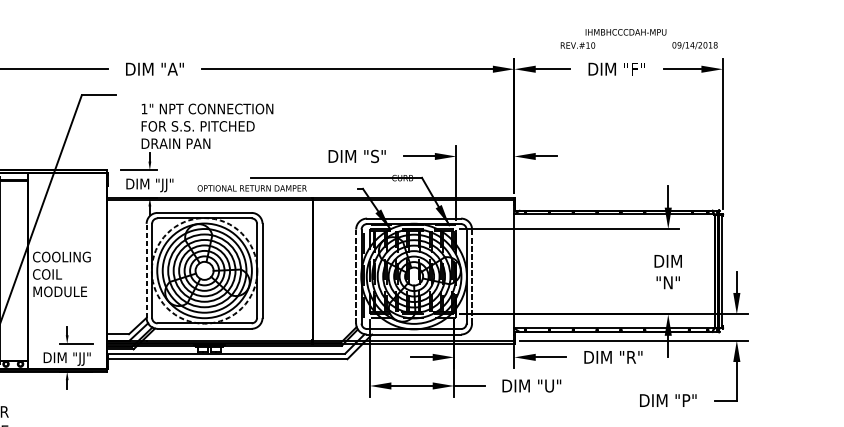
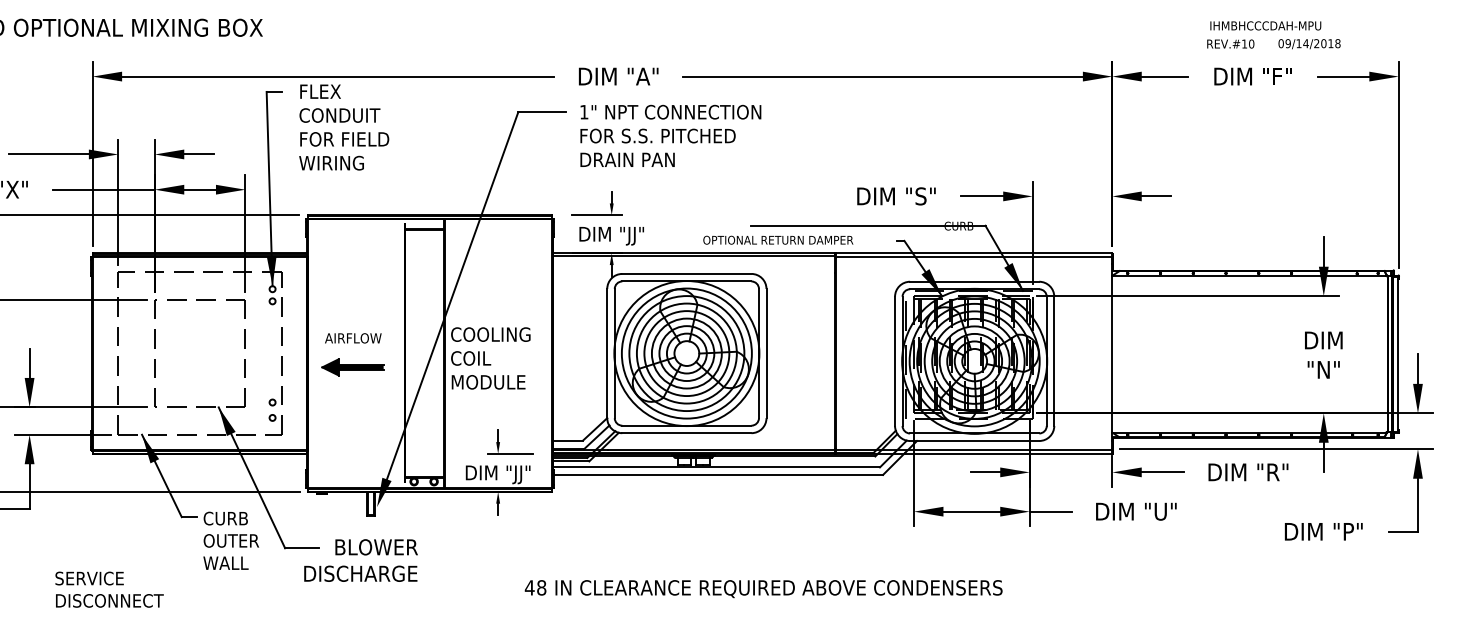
text: (577, 45) -> (1230, 43), moved
text: (694, 45) -> (1309, 44), moved
text: (207, 125) -> (670, 135), moved
text: (252, 187) -> (778, 239), moved
line: (146, 270) -> (607, 353), dashed -> solid
circle: (204, 270) -> (686, 353), dashed -> solid
line: (356, 276) -> (895, 361), dashed -> solid
line: (472, 276) -> (1054, 361), dashed -> solid

